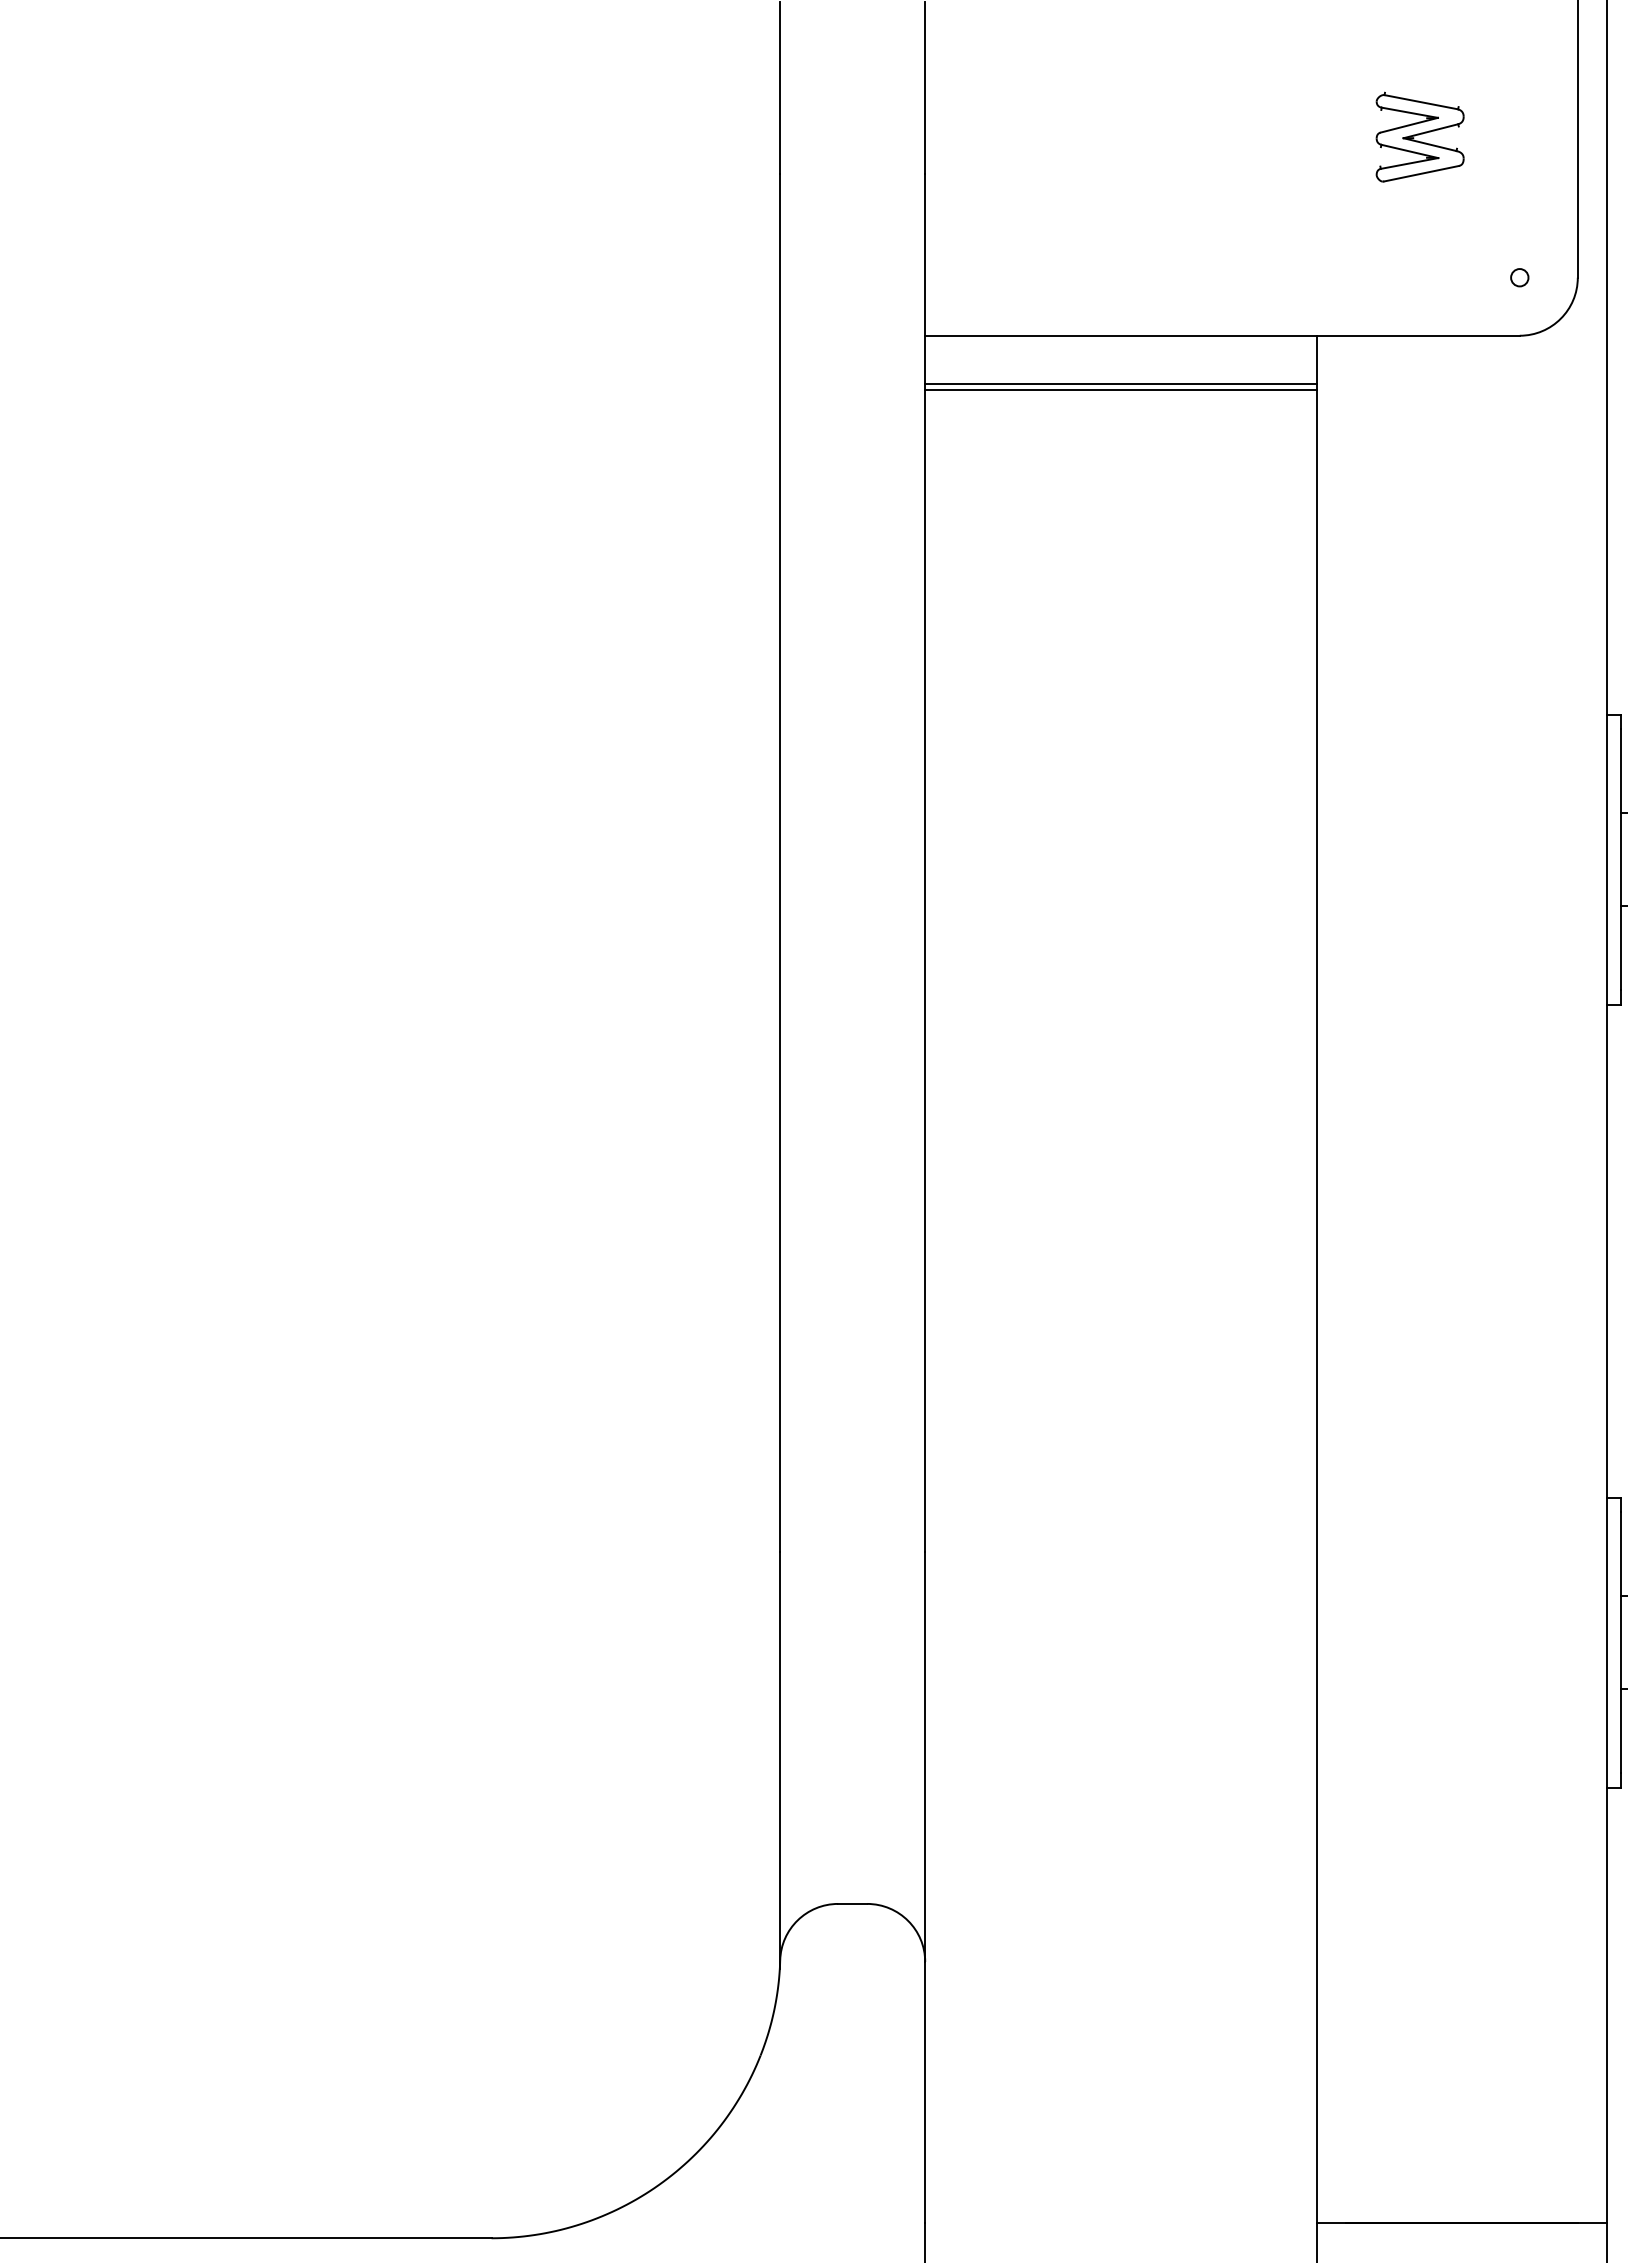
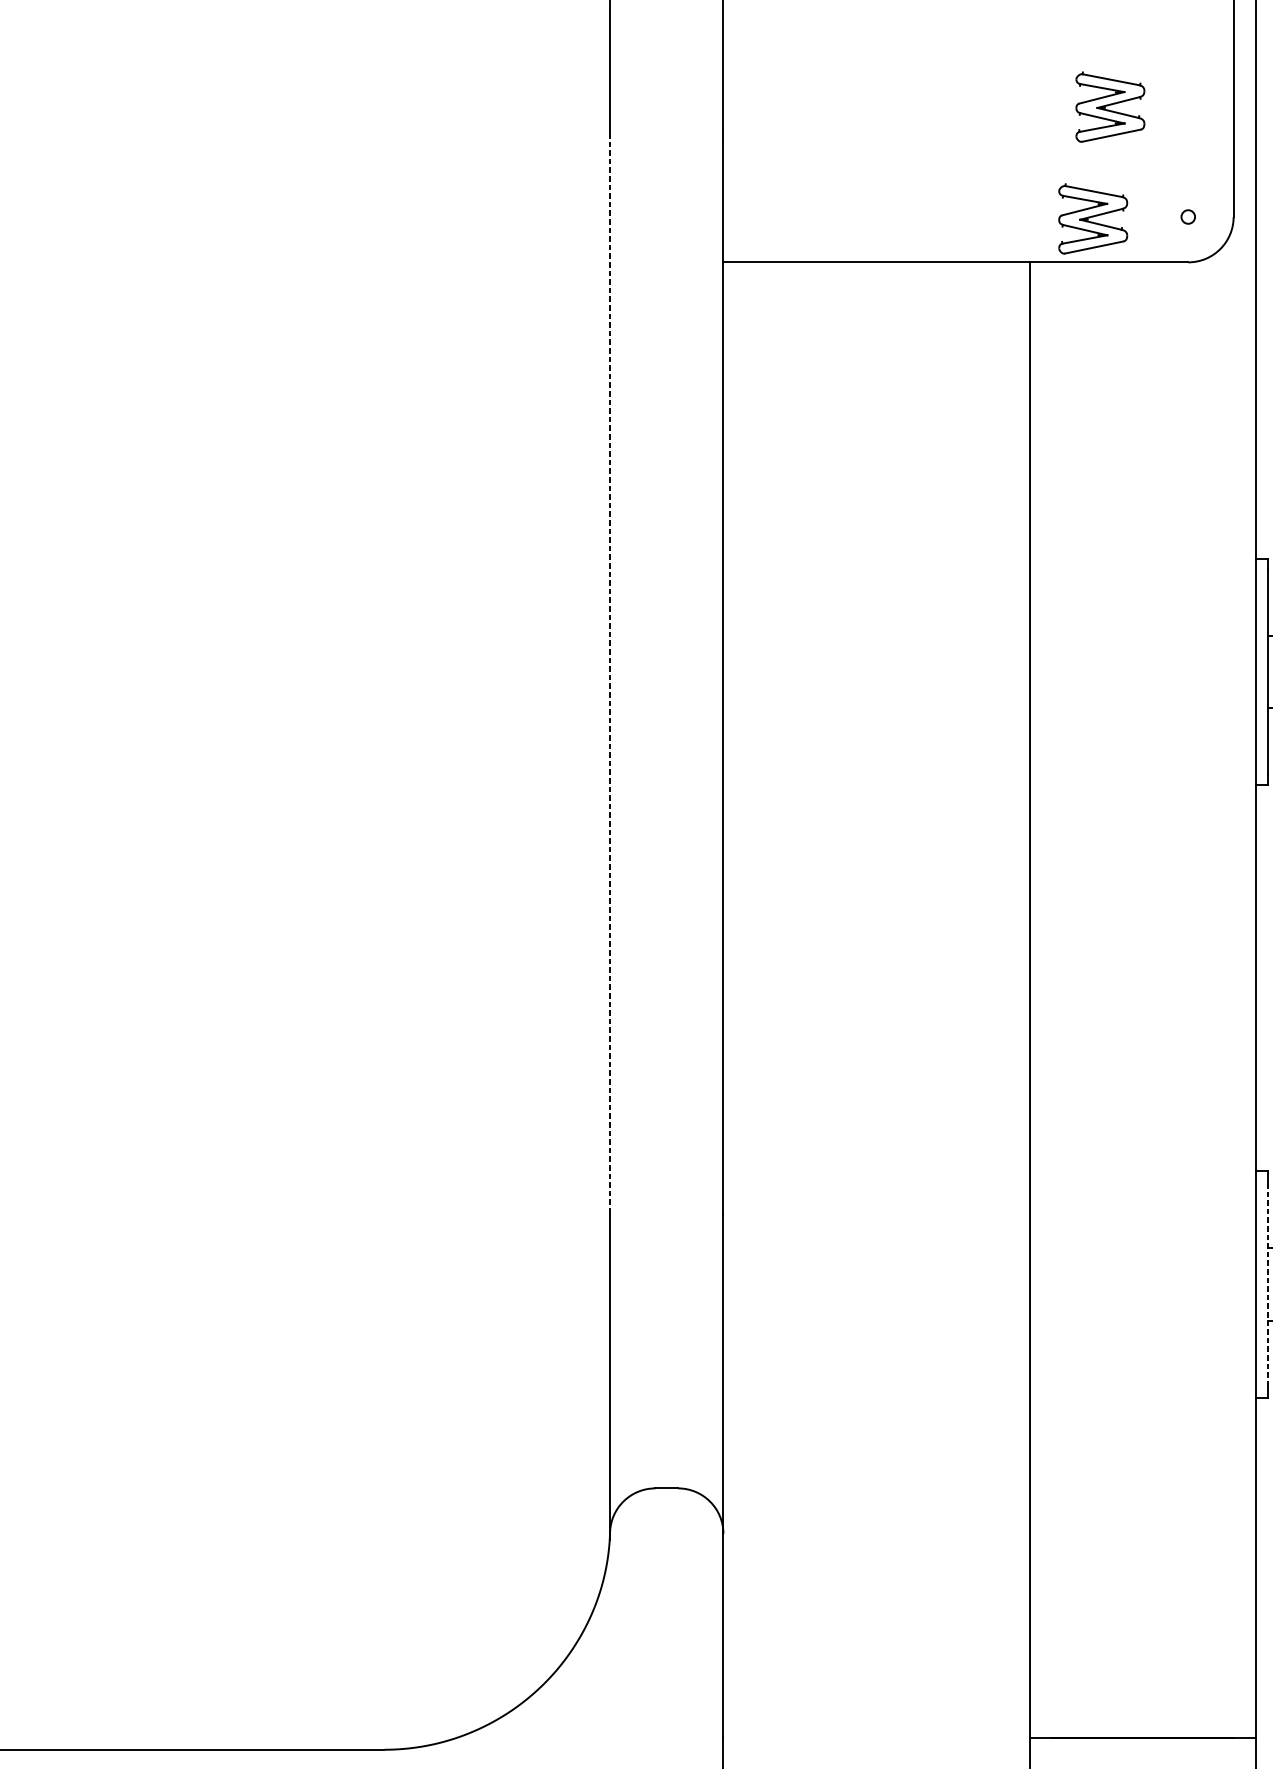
part: (1397, 279) -> (1092, 218), added
line: (1120, 384) -> (876, 300), removed
line: (1120, 389) -> (876, 304), removed
line: (780, 862) -> (610, 674), solid -> dashed
line: (1621, 1642) -> (1267, 1283), solid -> dashed

